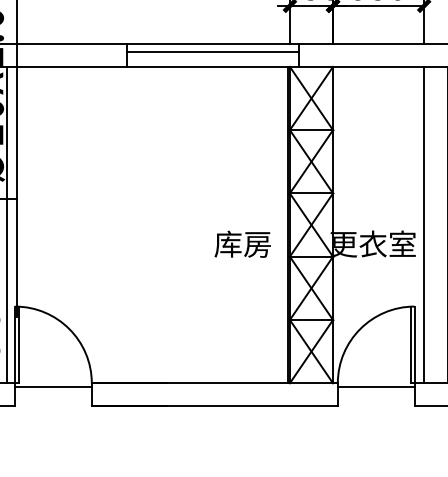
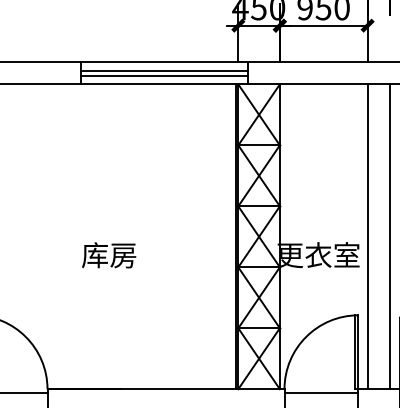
line: (212, 58) -> (163, 76), added
text: (242, 243) -> (108, 254), moved

